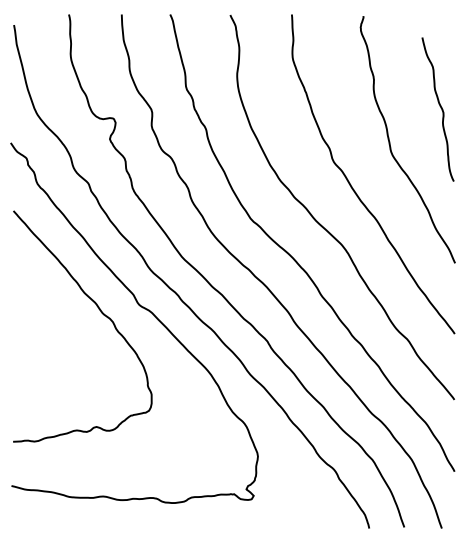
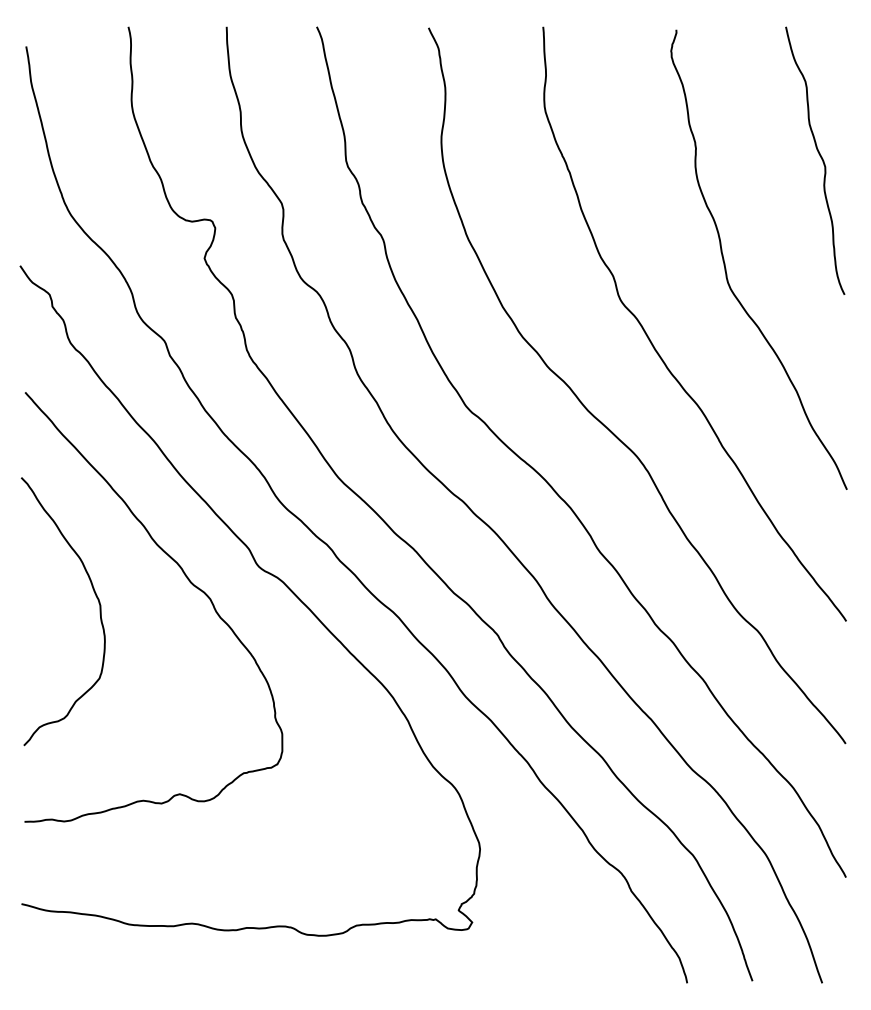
curve: (440, 108) -> (819, 158), moved
curve: (50, 320) -> (94, 596), added

